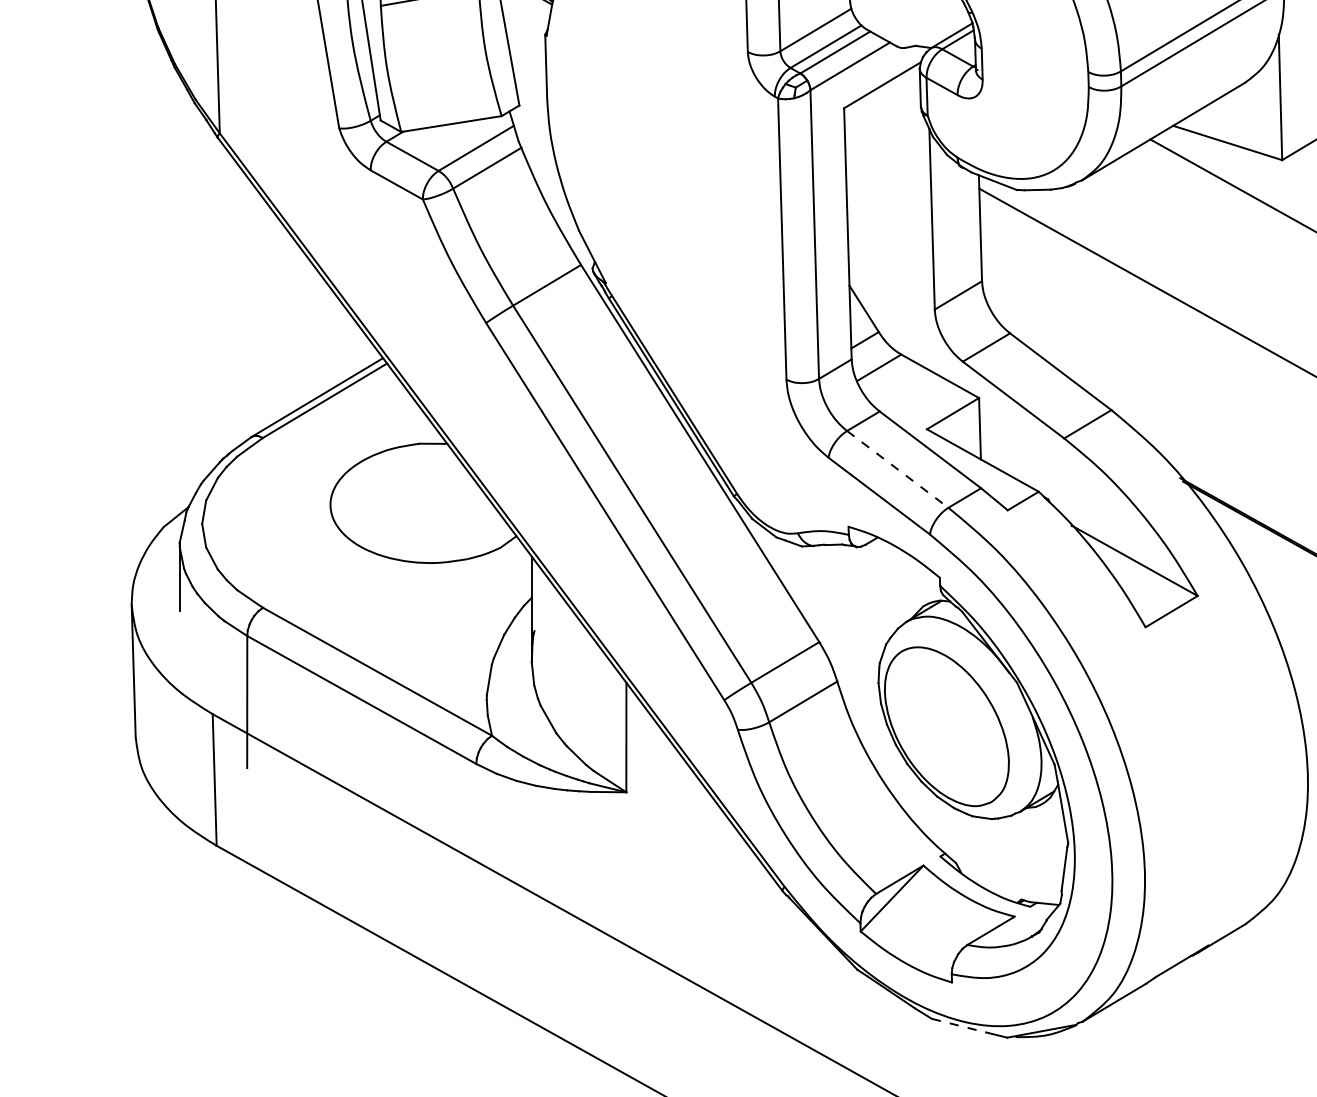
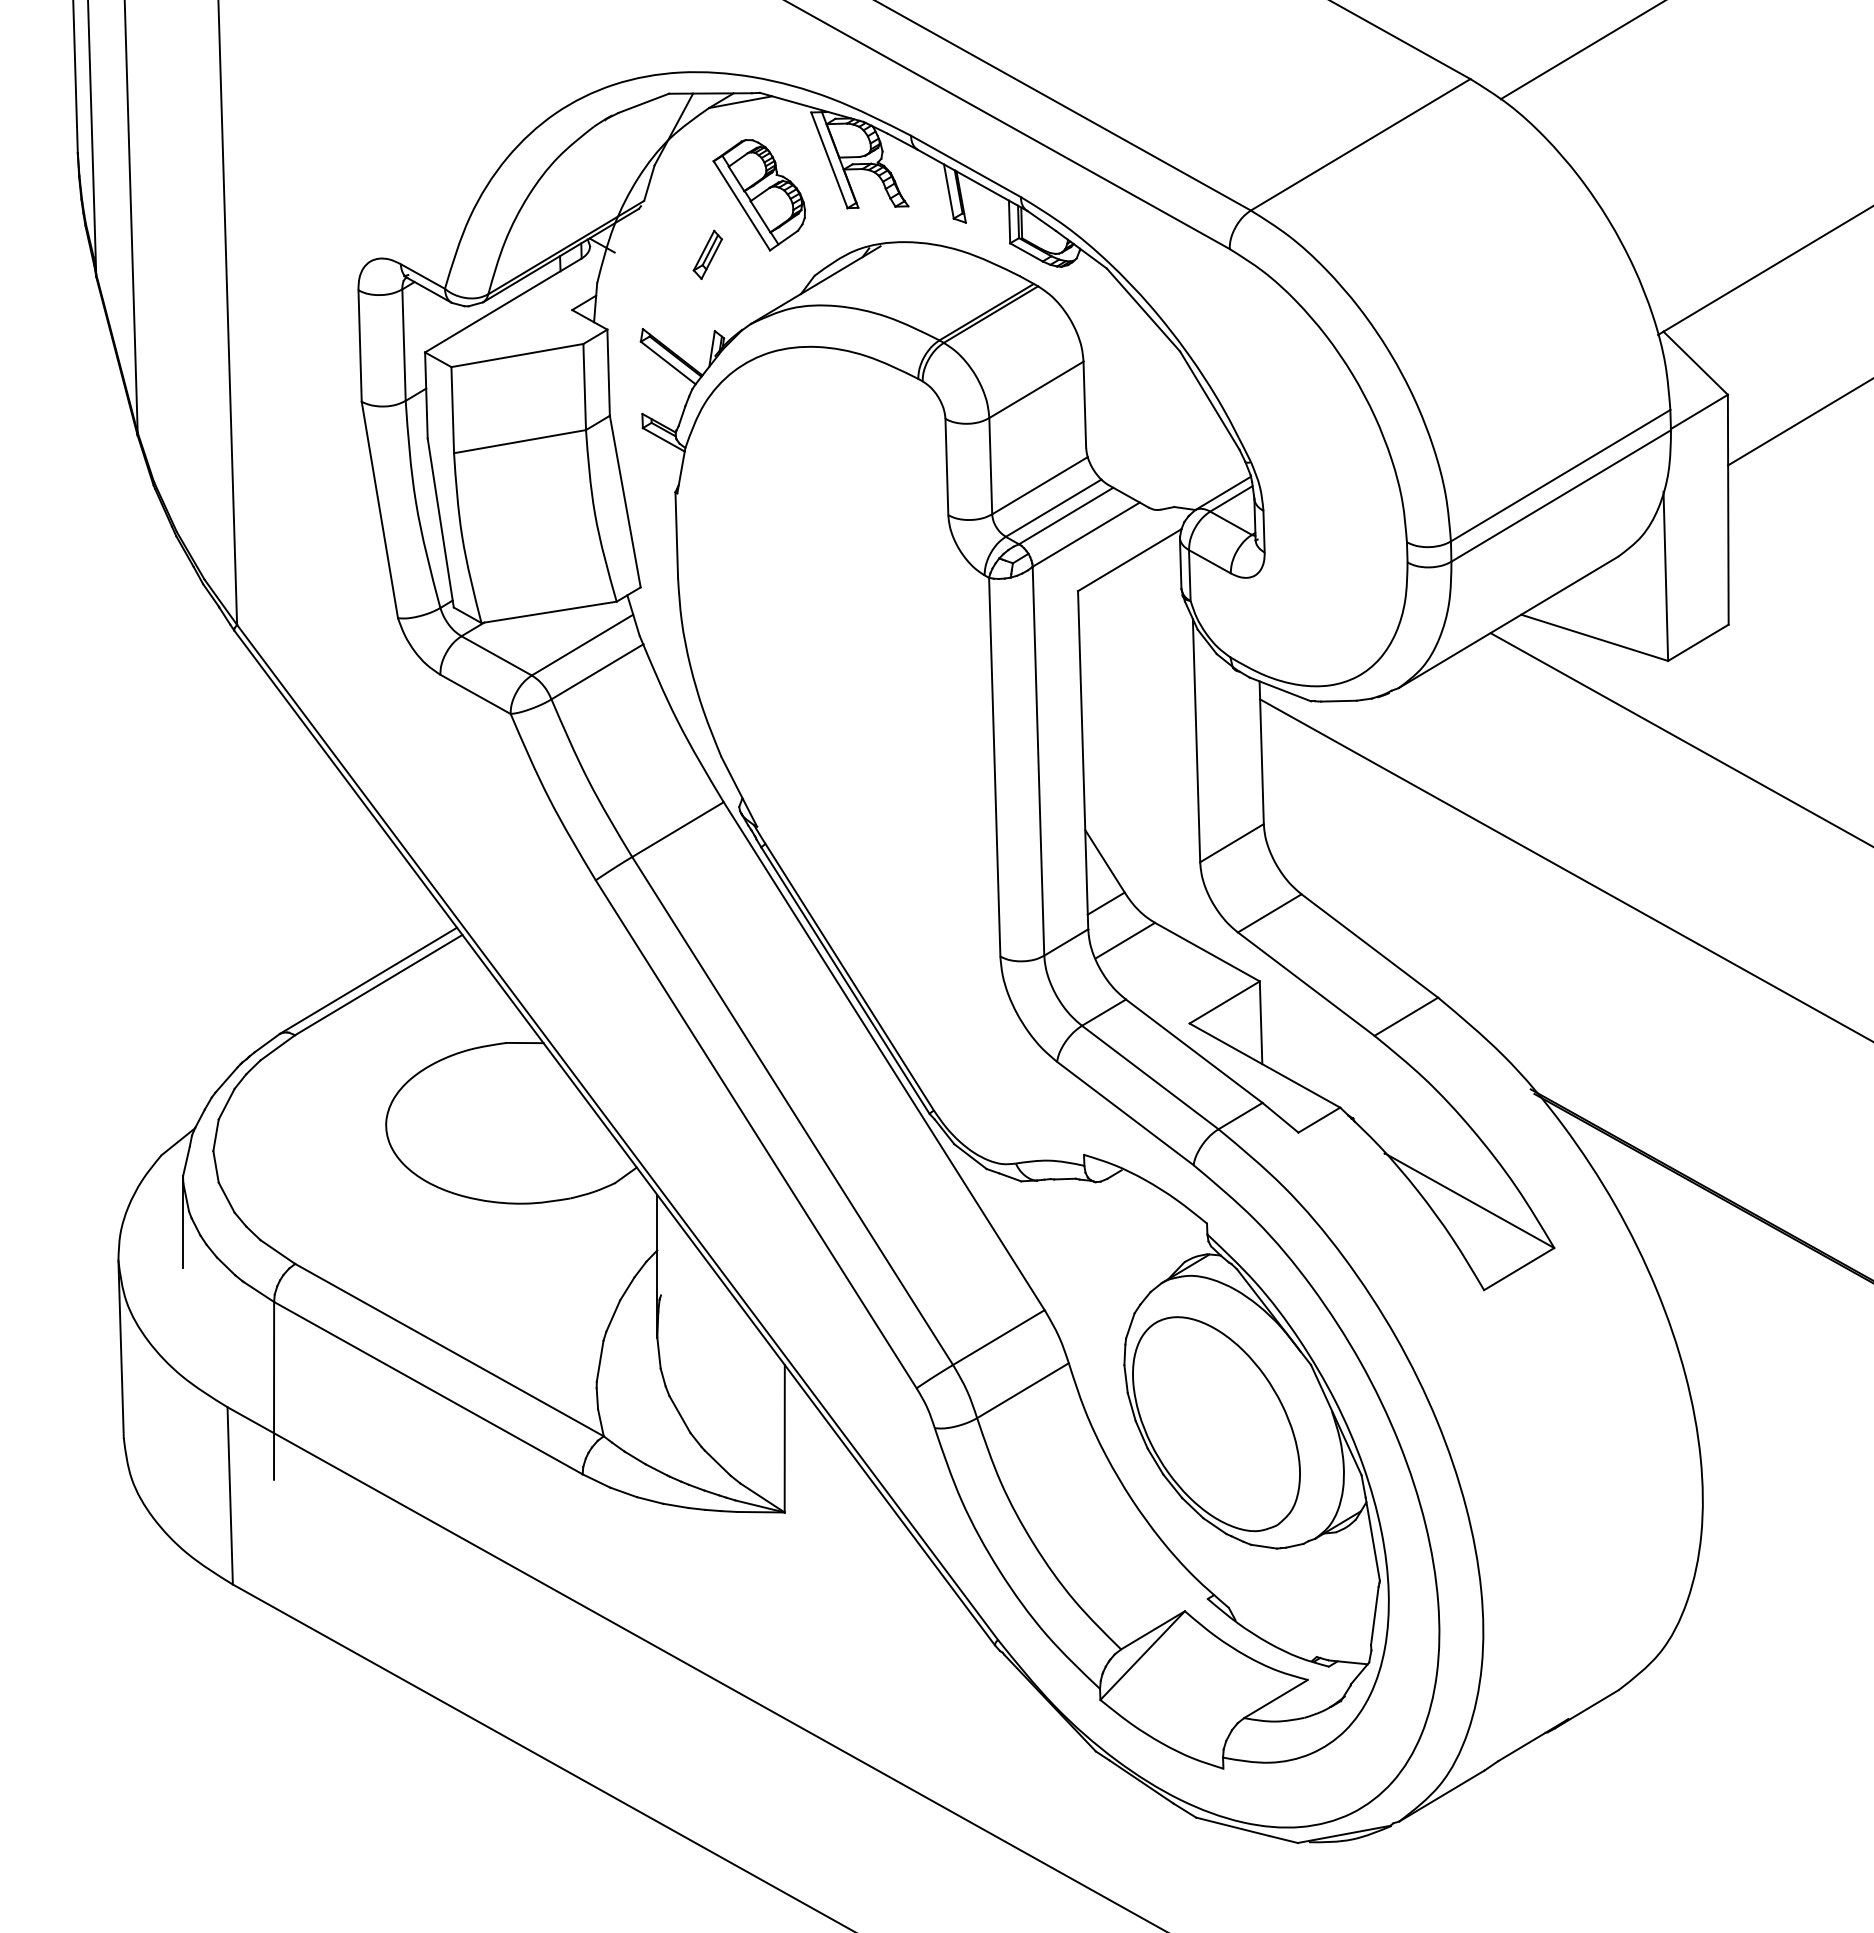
line: (897, 469) -> (1150, 1077), dashed -> solid
line: (958, 1025) -> (1232, 1826), dashed -> solid

